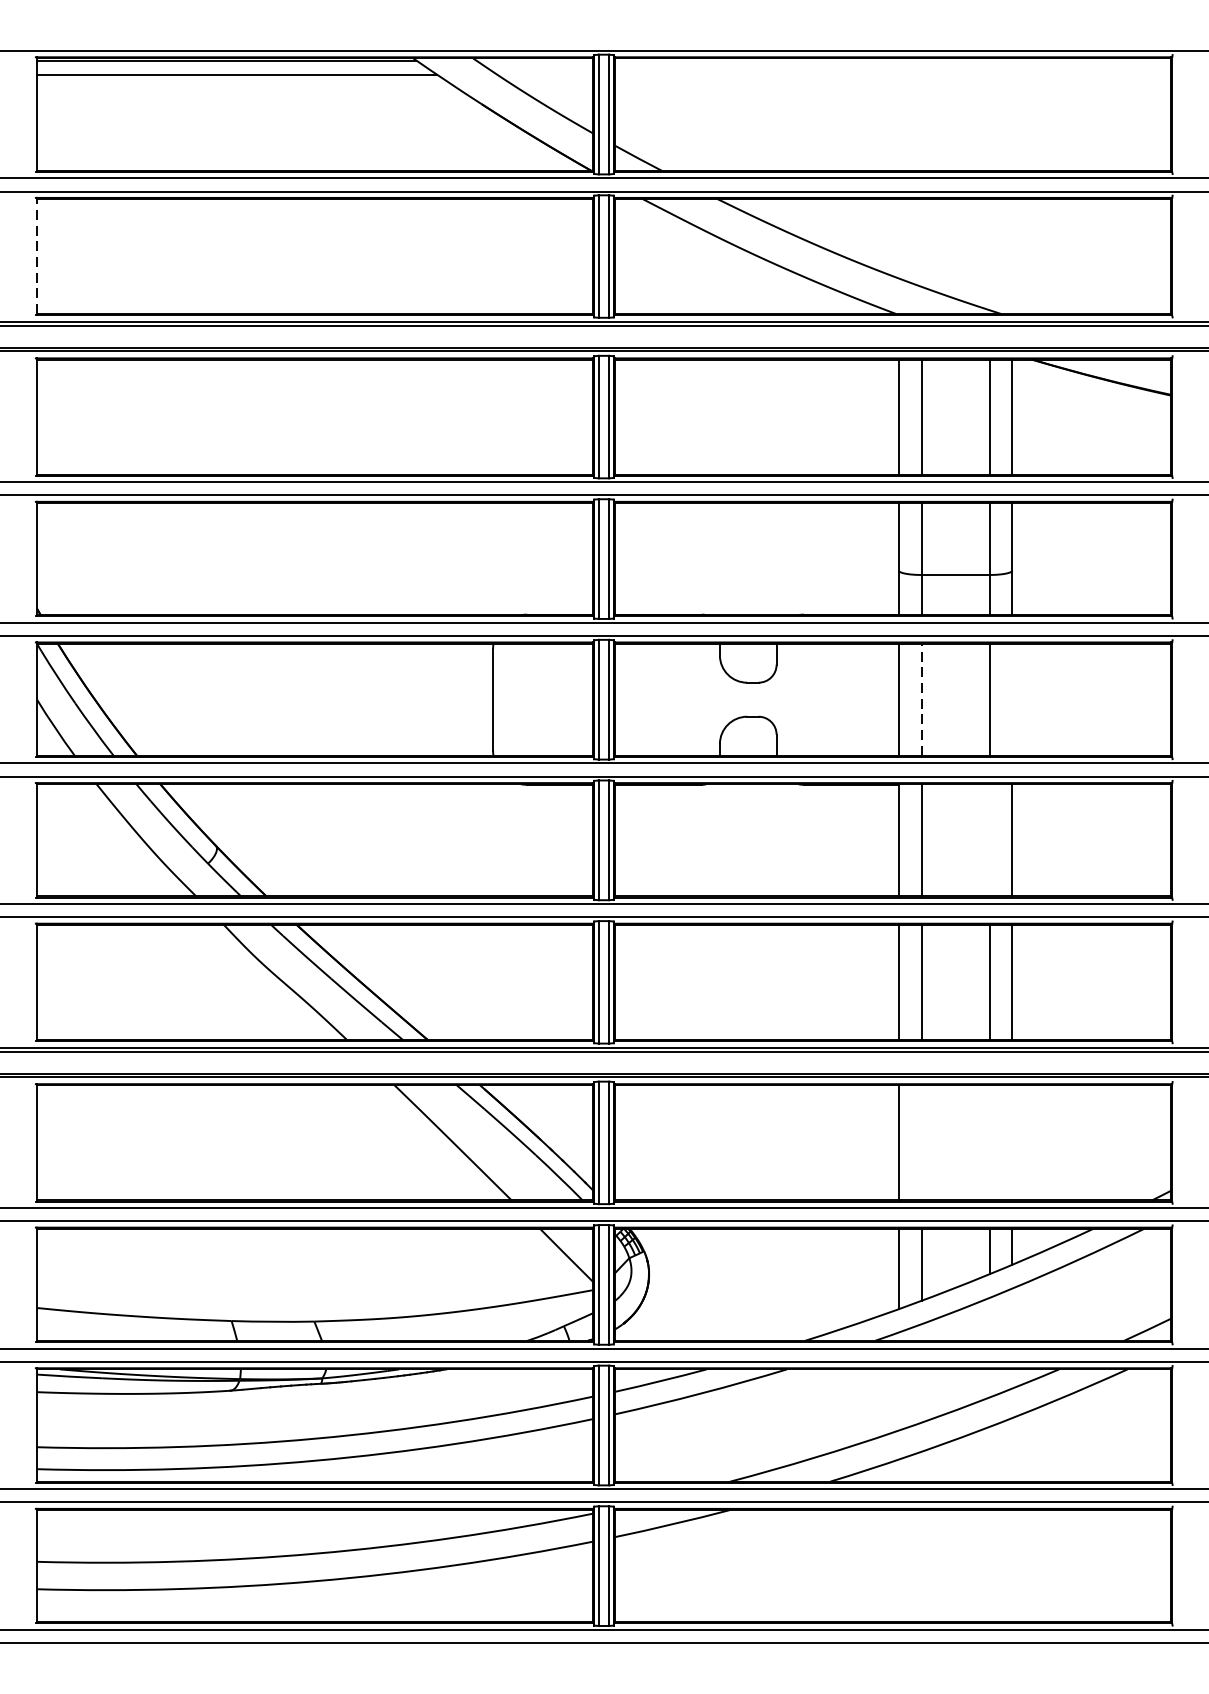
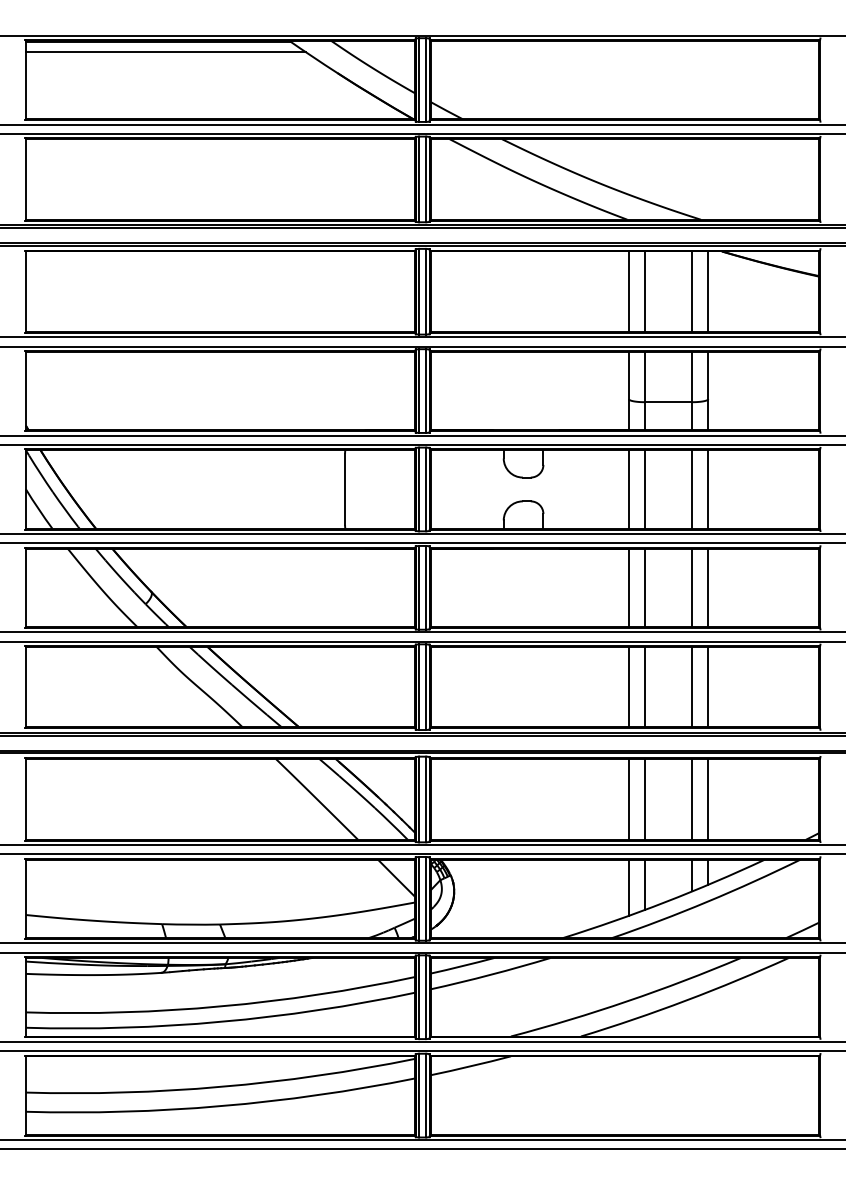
line: (36, 255) -> (25, 178), dashed -> solid
line: (921, 698) -> (644, 488), dashed -> solid
line: (1012, 699) -> (708, 489), added
line: (989, 839) -> (692, 587), added
line: (921, 1142) -> (644, 799), added
line: (989, 1142) -> (692, 799), added
line: (1012, 1142) -> (708, 799), added

